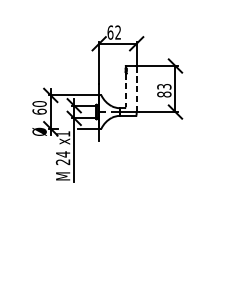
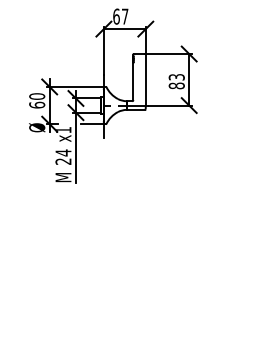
text: (117, 32) -> (124, 16), 62 -> 67
line: (136, 89) -> (145, 80), dashed -> solid
line: (125, 90) -> (133, 81), dashed -> solid

